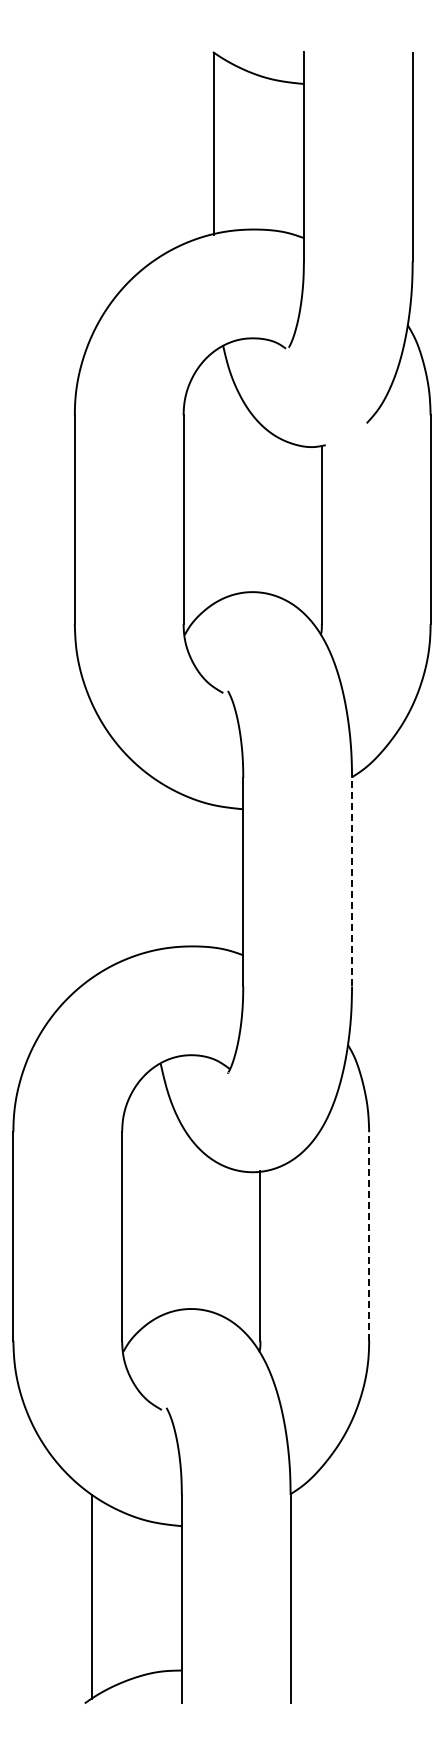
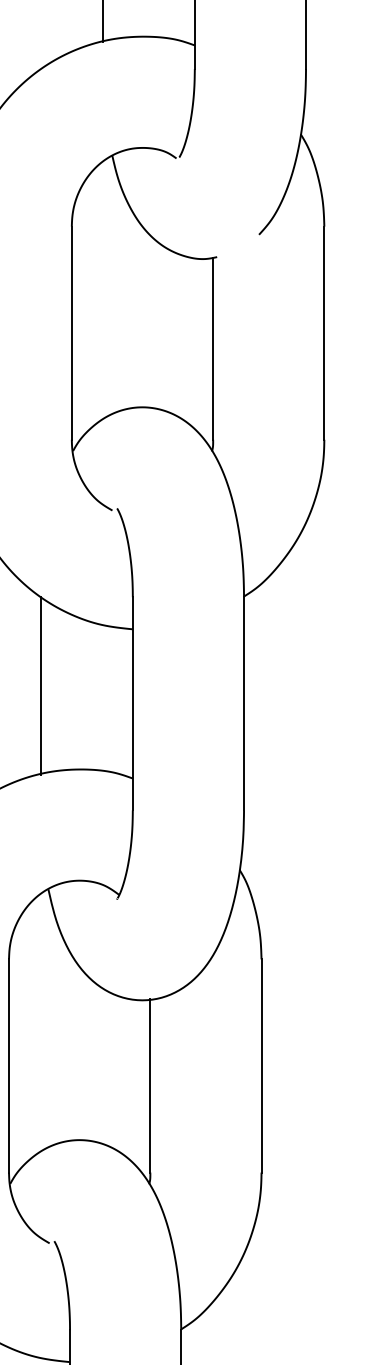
line: (153, 864) -> (41, 685), added
line: (352, 881) -> (244, 703), dashed -> solid
line: (369, 1235) -> (261, 1064), dashed -> solid

